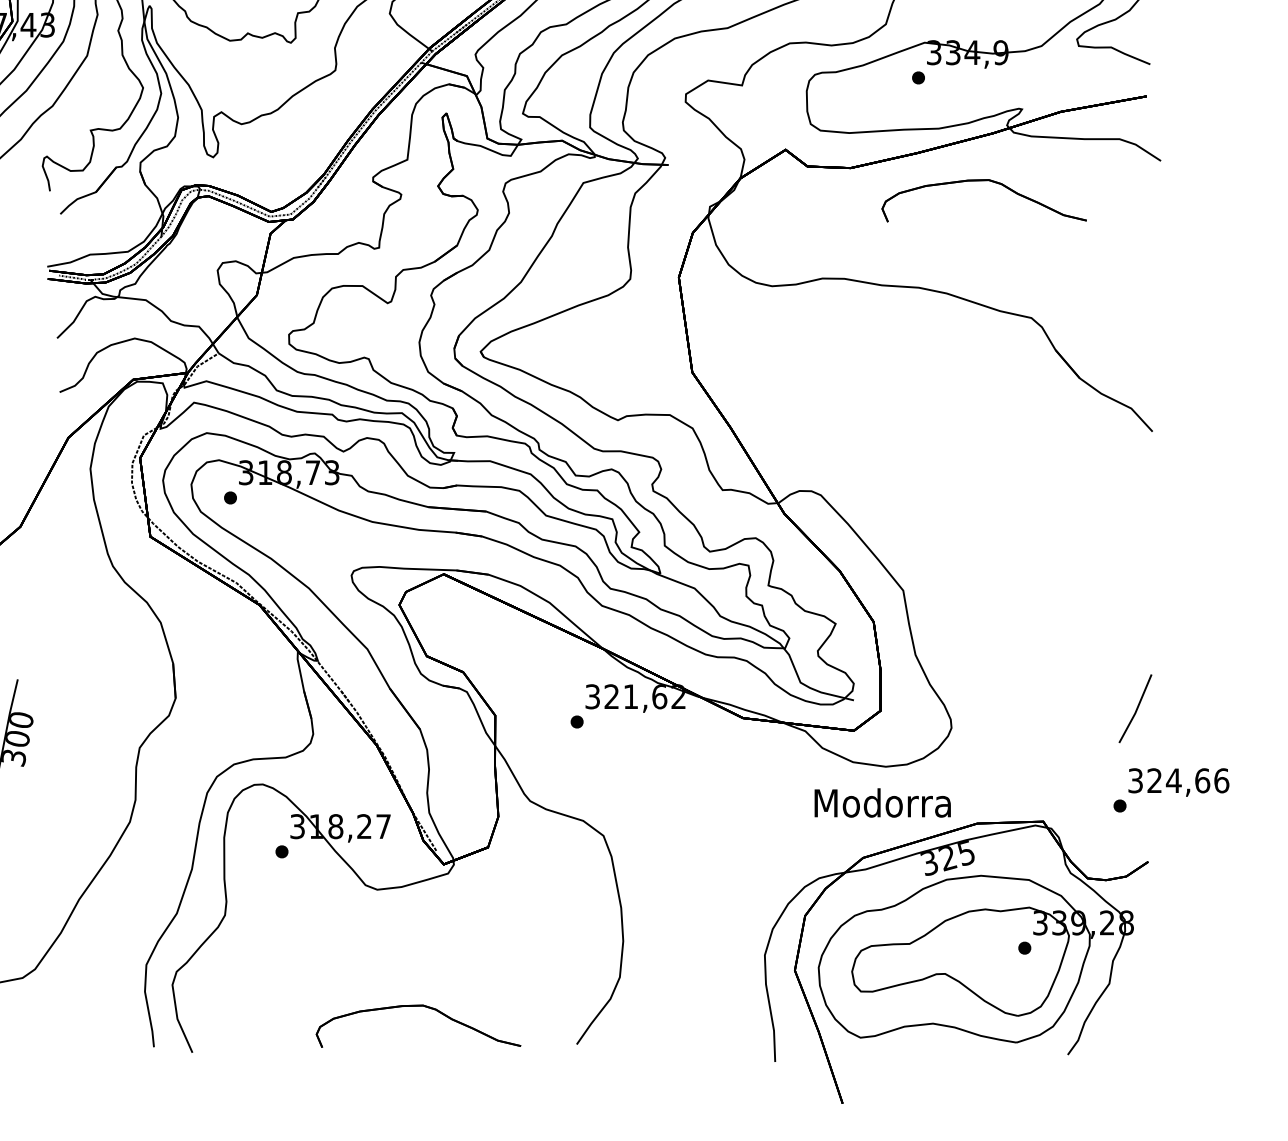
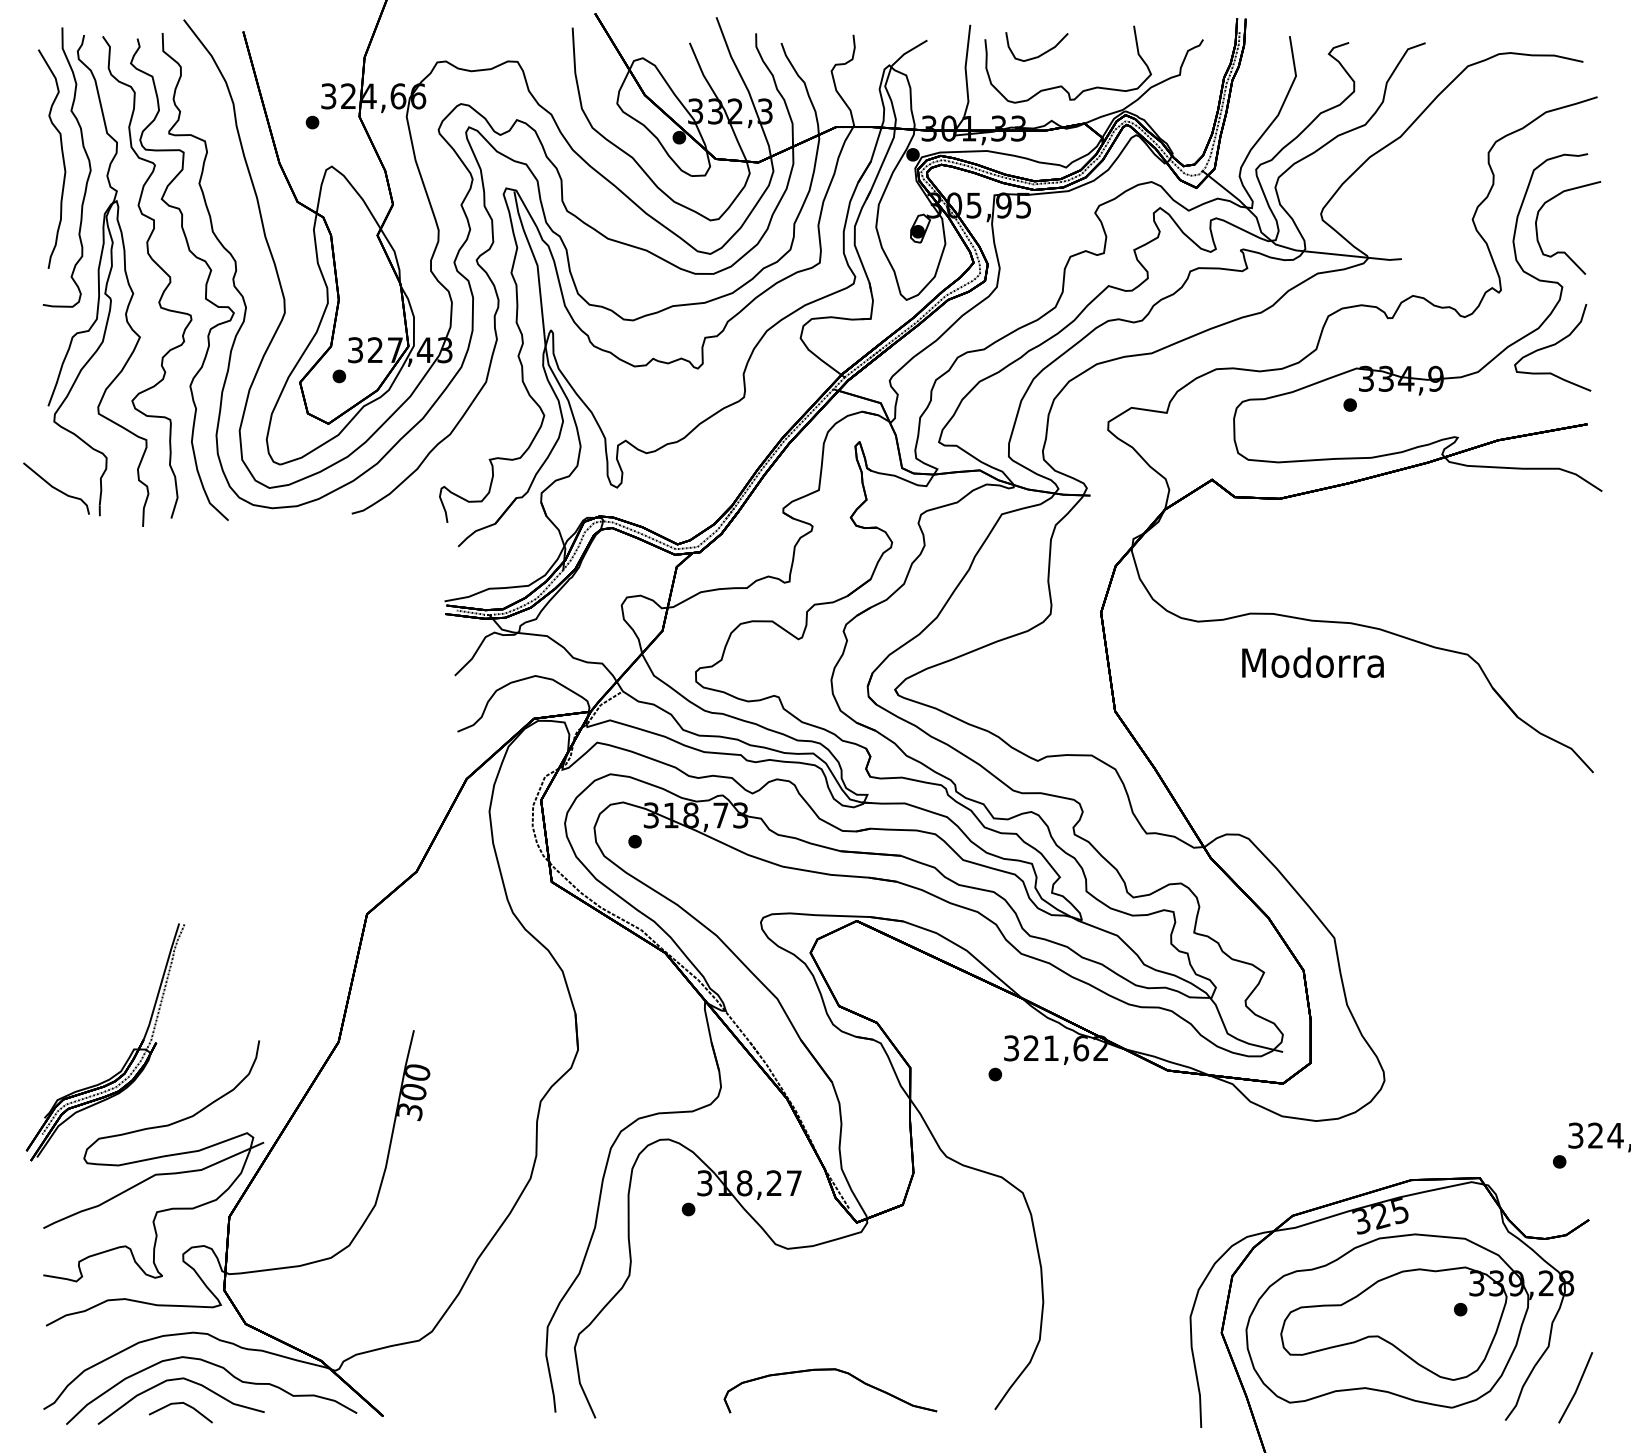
part: (984, 181) -> (1418, 512), removed
line: (1136, 708) -> (1576, 1387), moved
text: (882, 802) -> (1312, 662), moved

